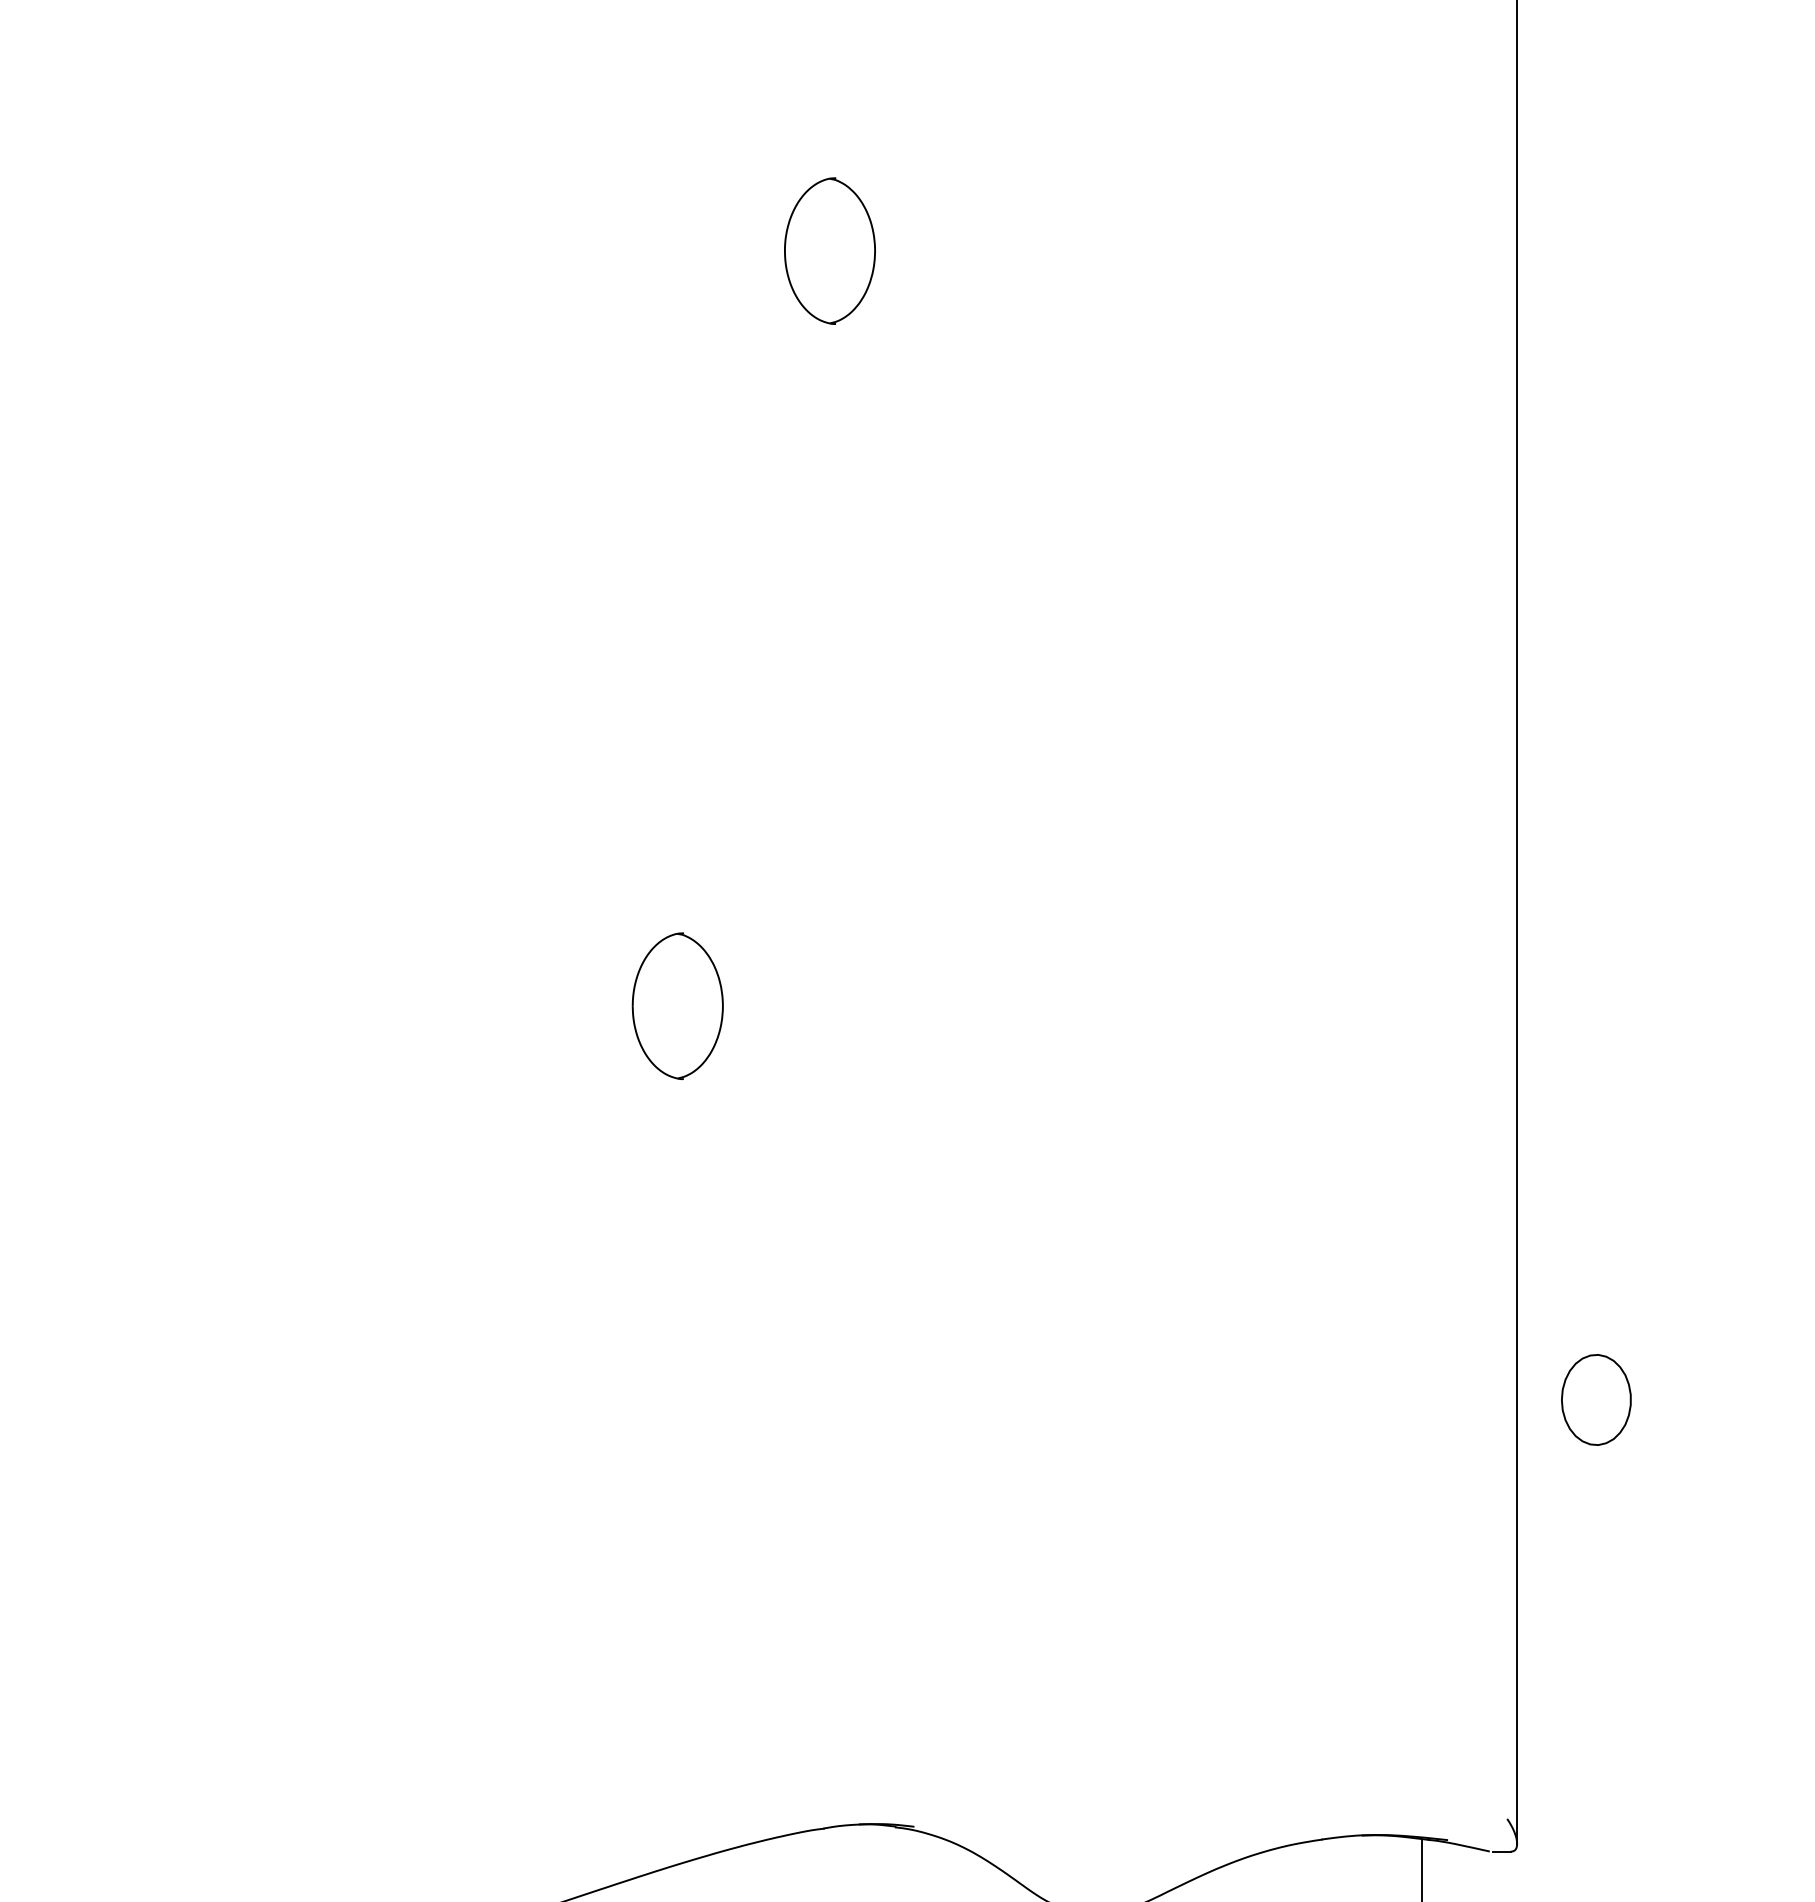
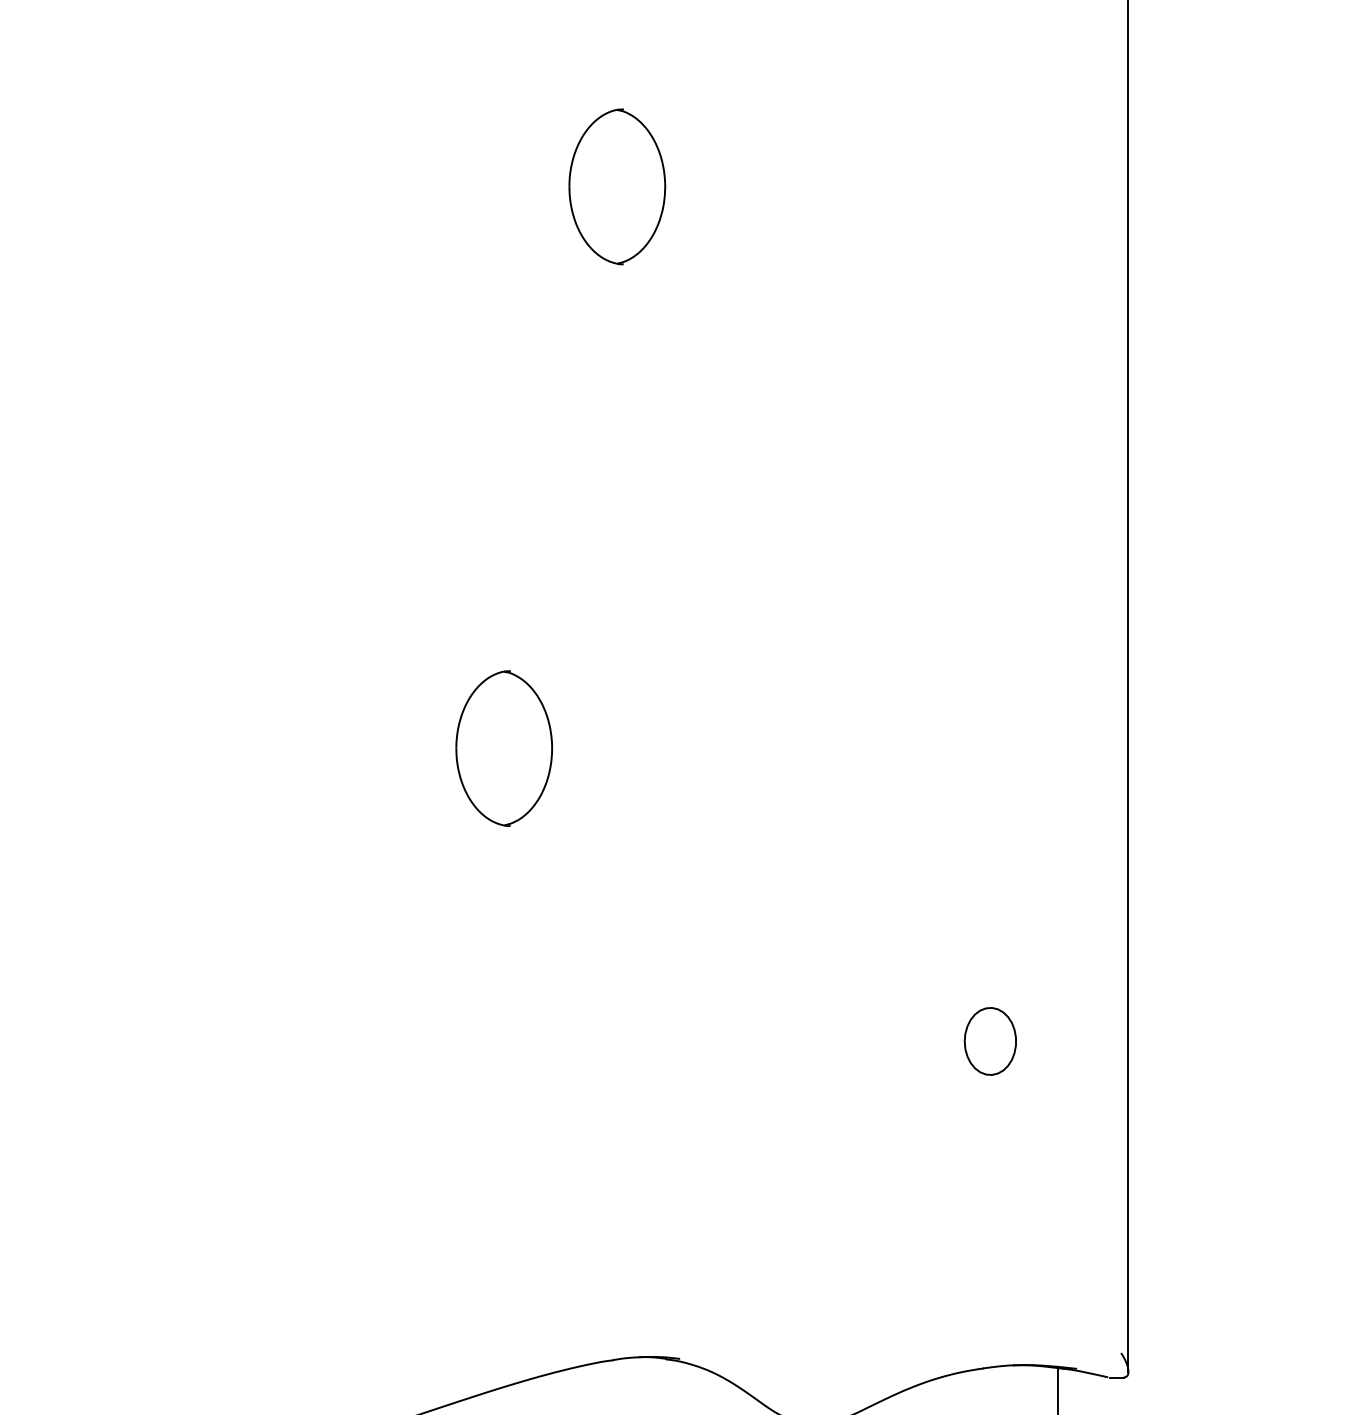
part: (830, 250) -> (617, 186), size x1.43
part: (676, 1006) -> (503, 748), size x1.43
part: (1595, 1400) -> (989, 1041), moved

